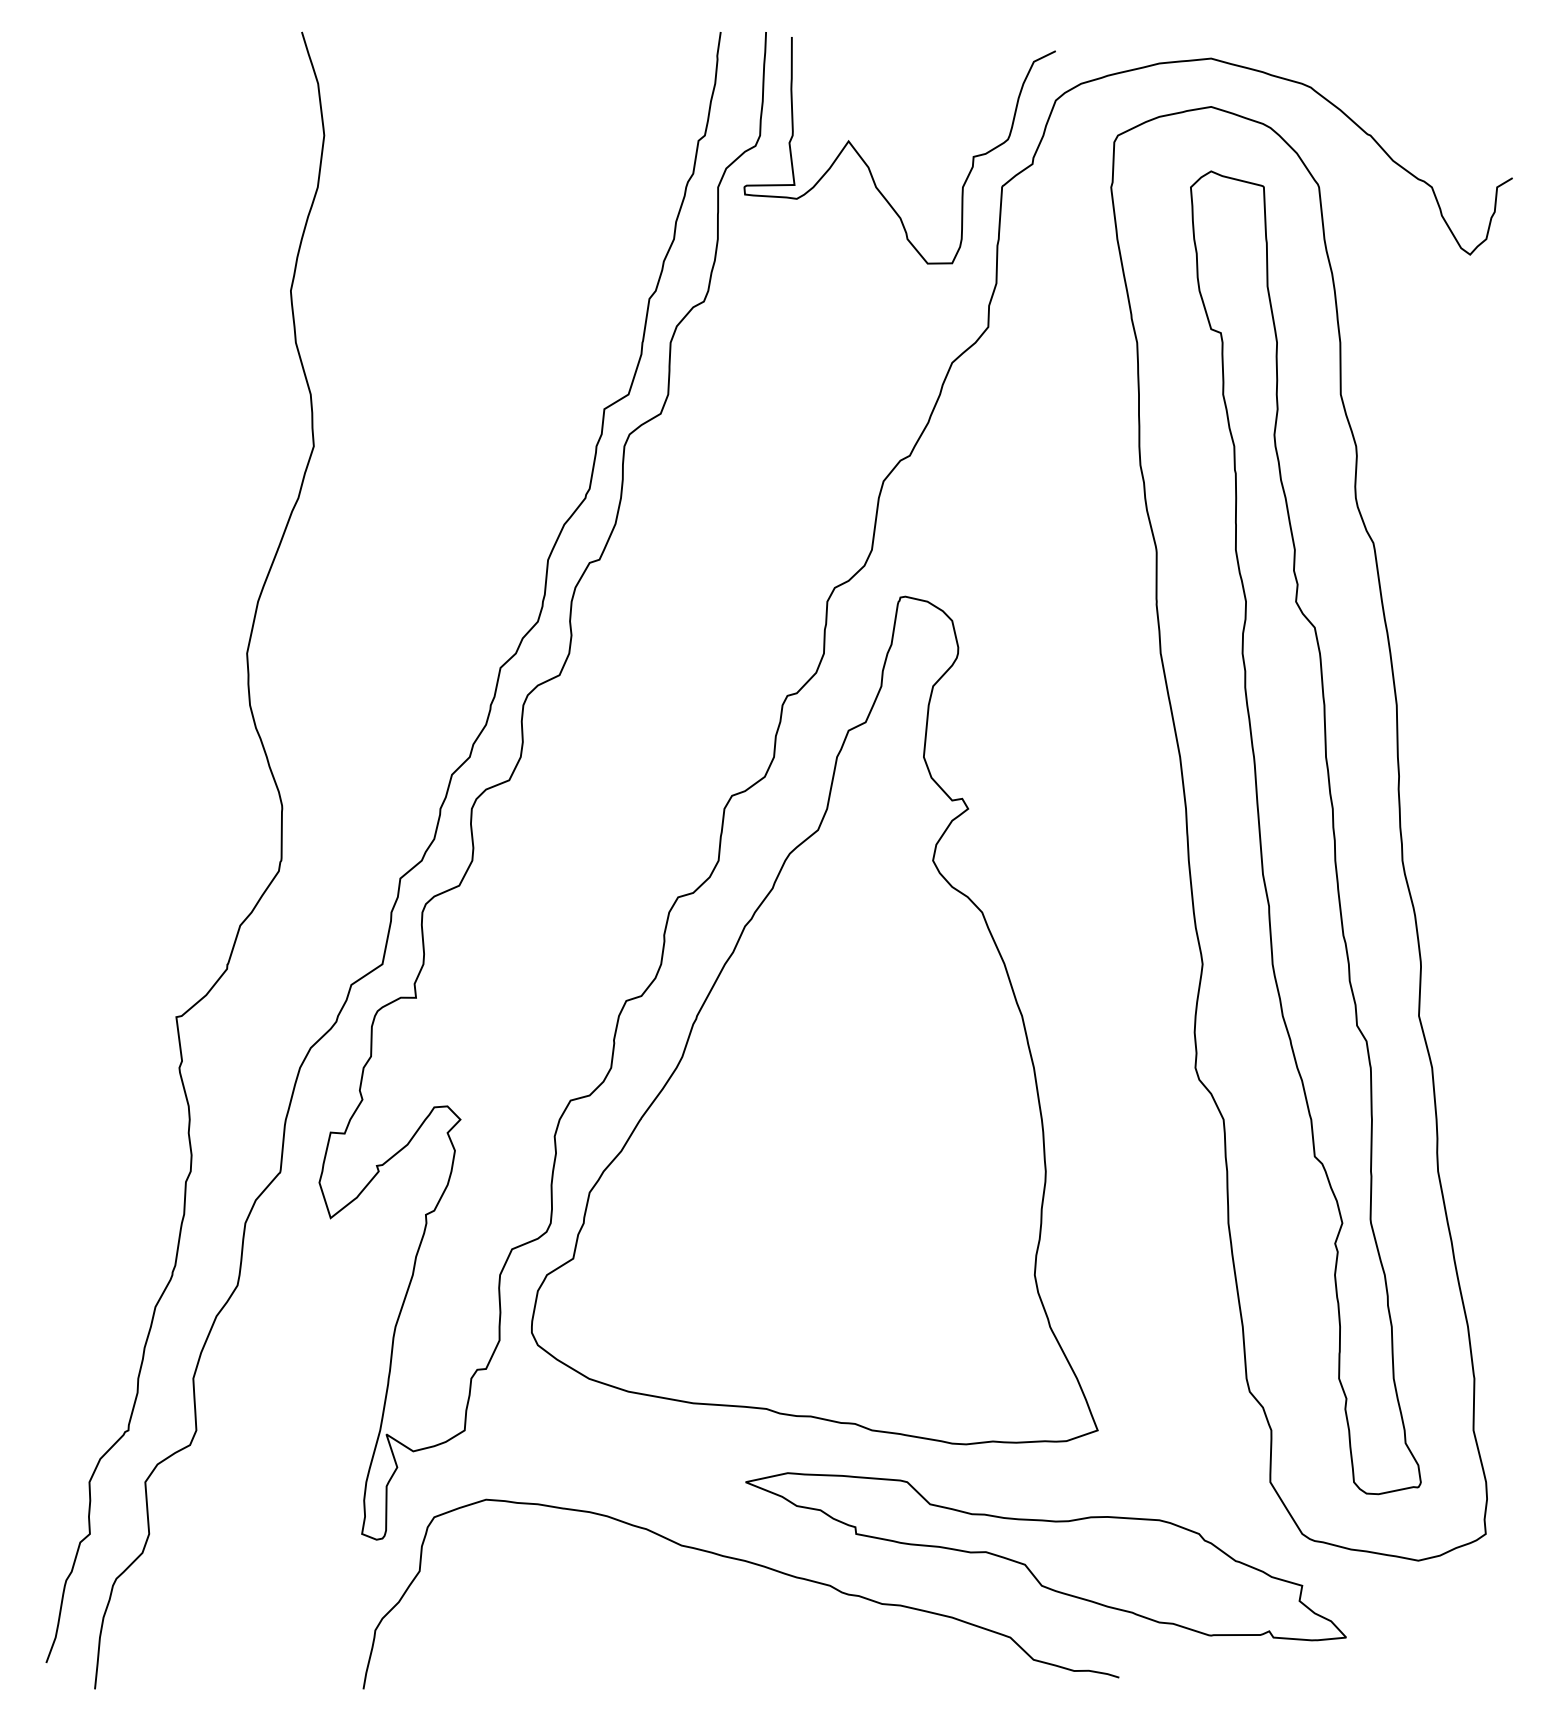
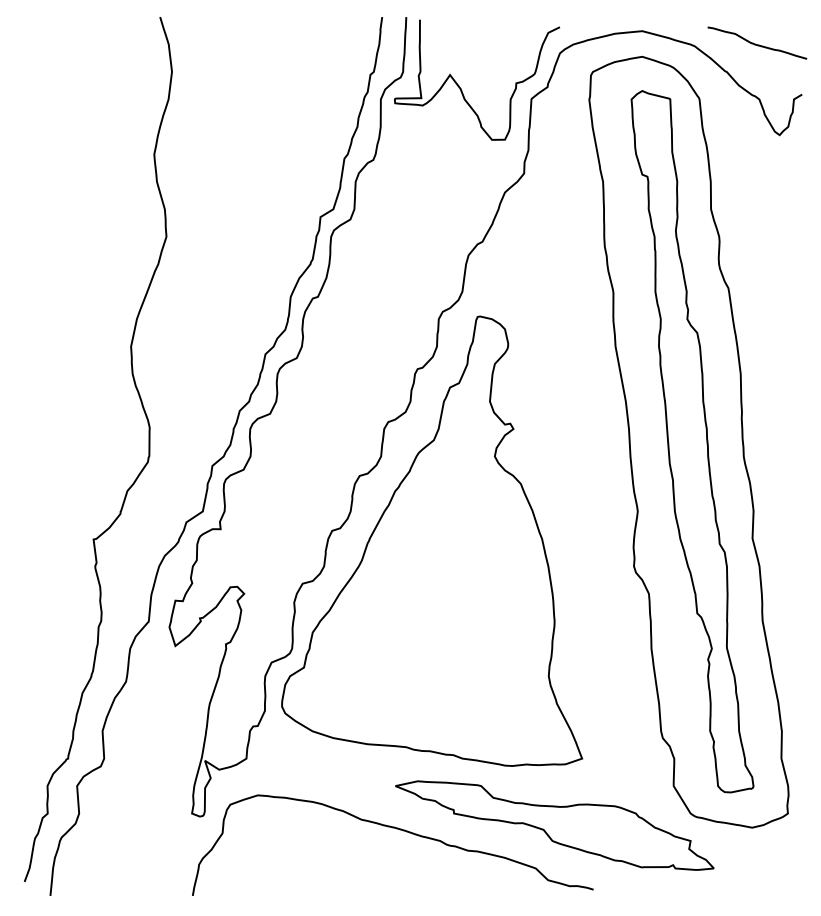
curve: (1428, 83) -> (757, 44), added

